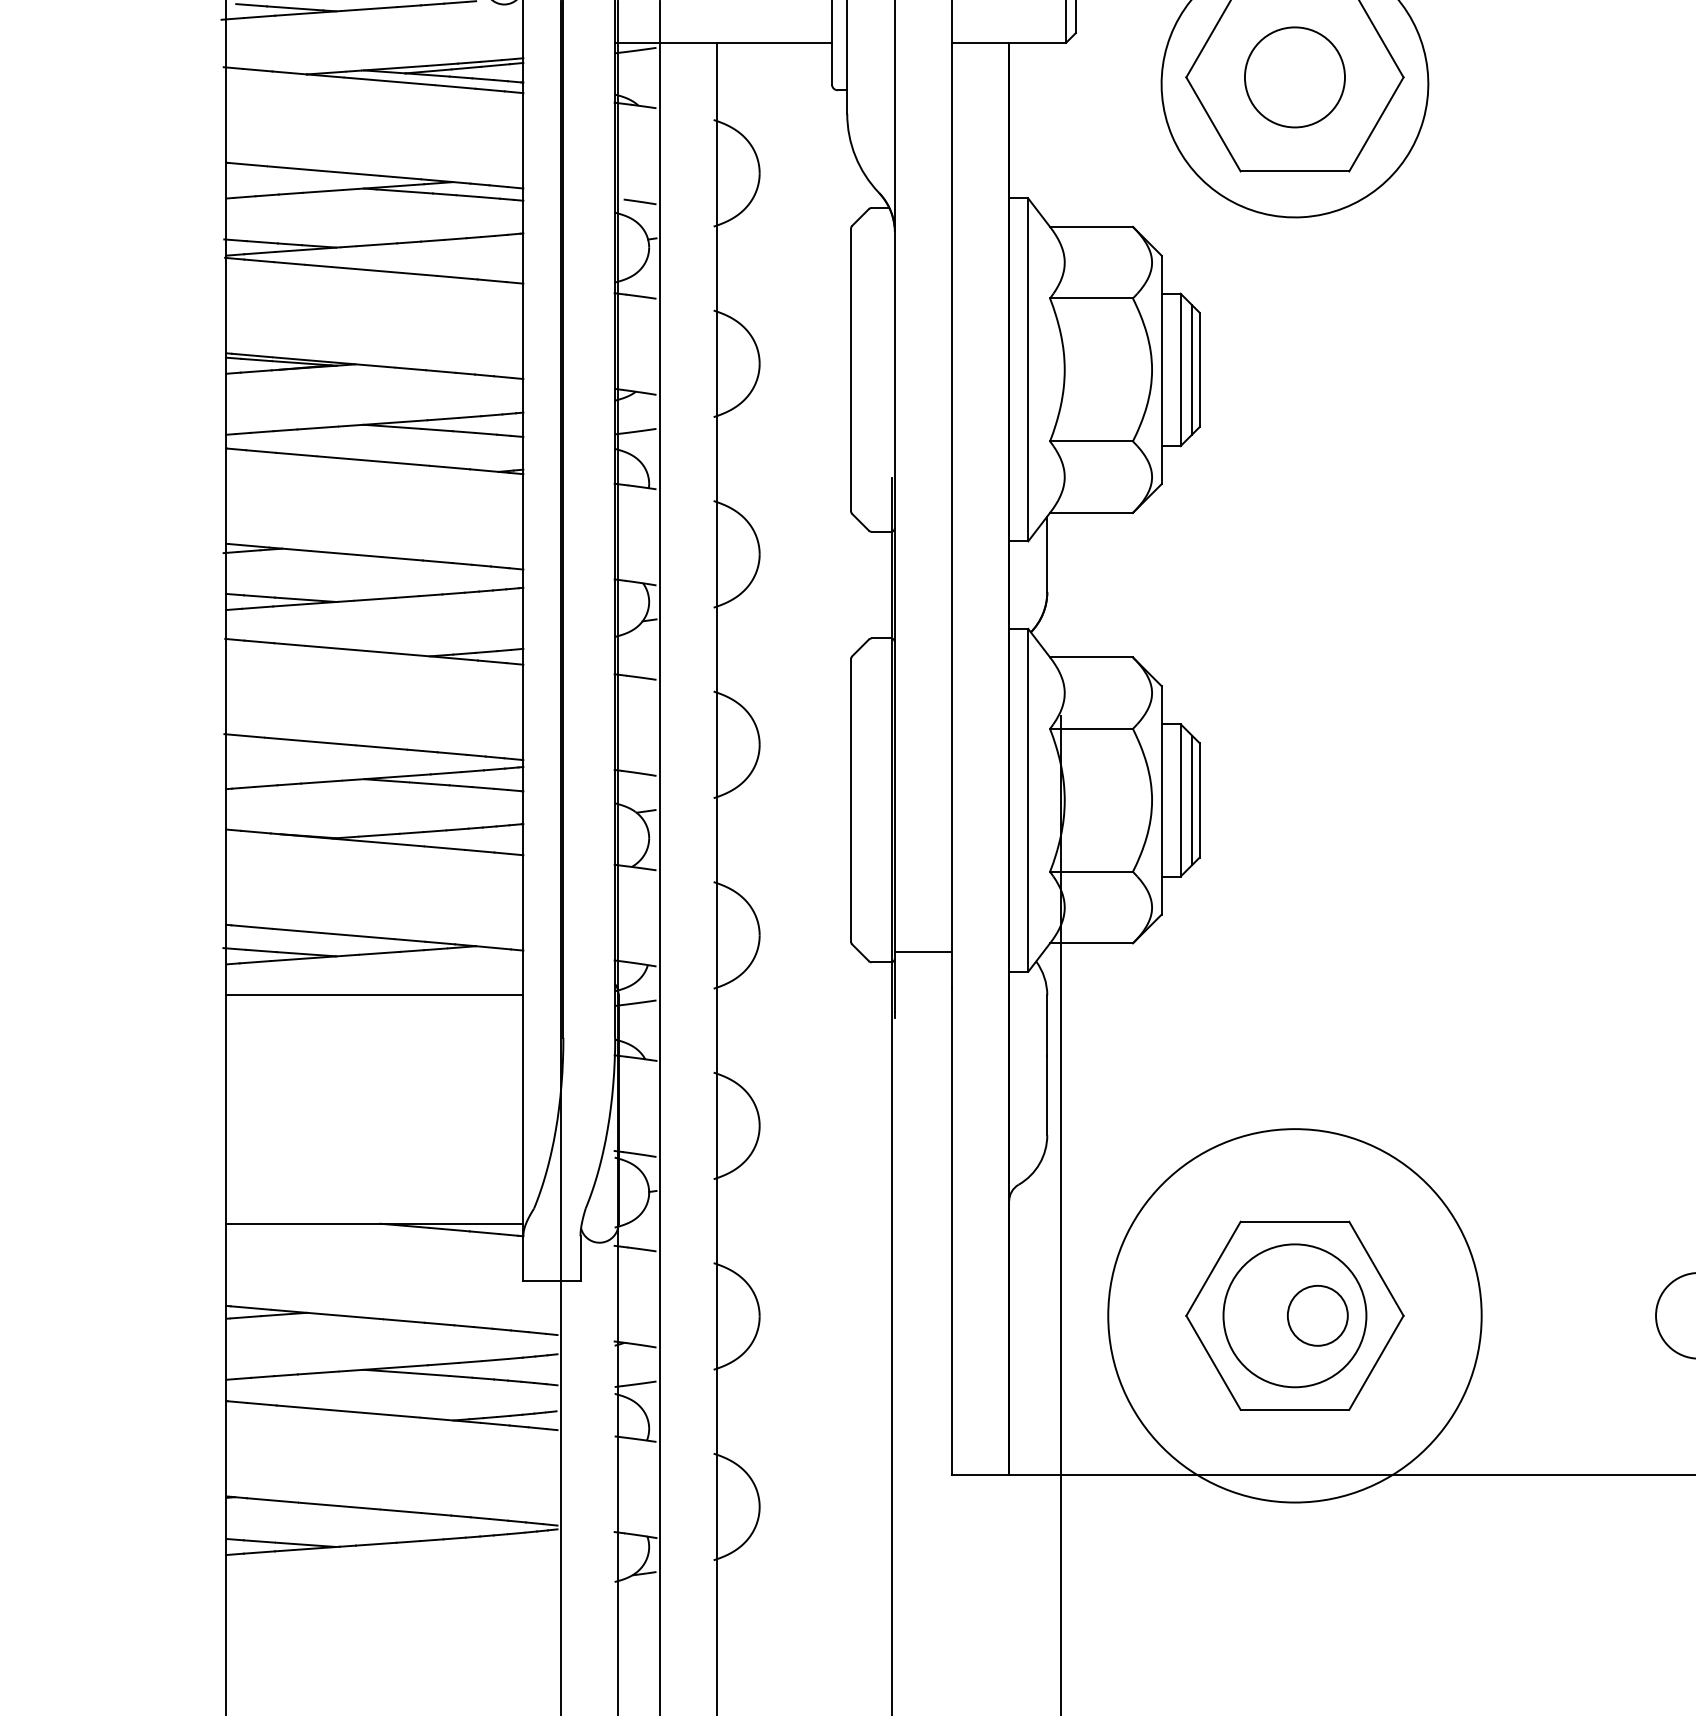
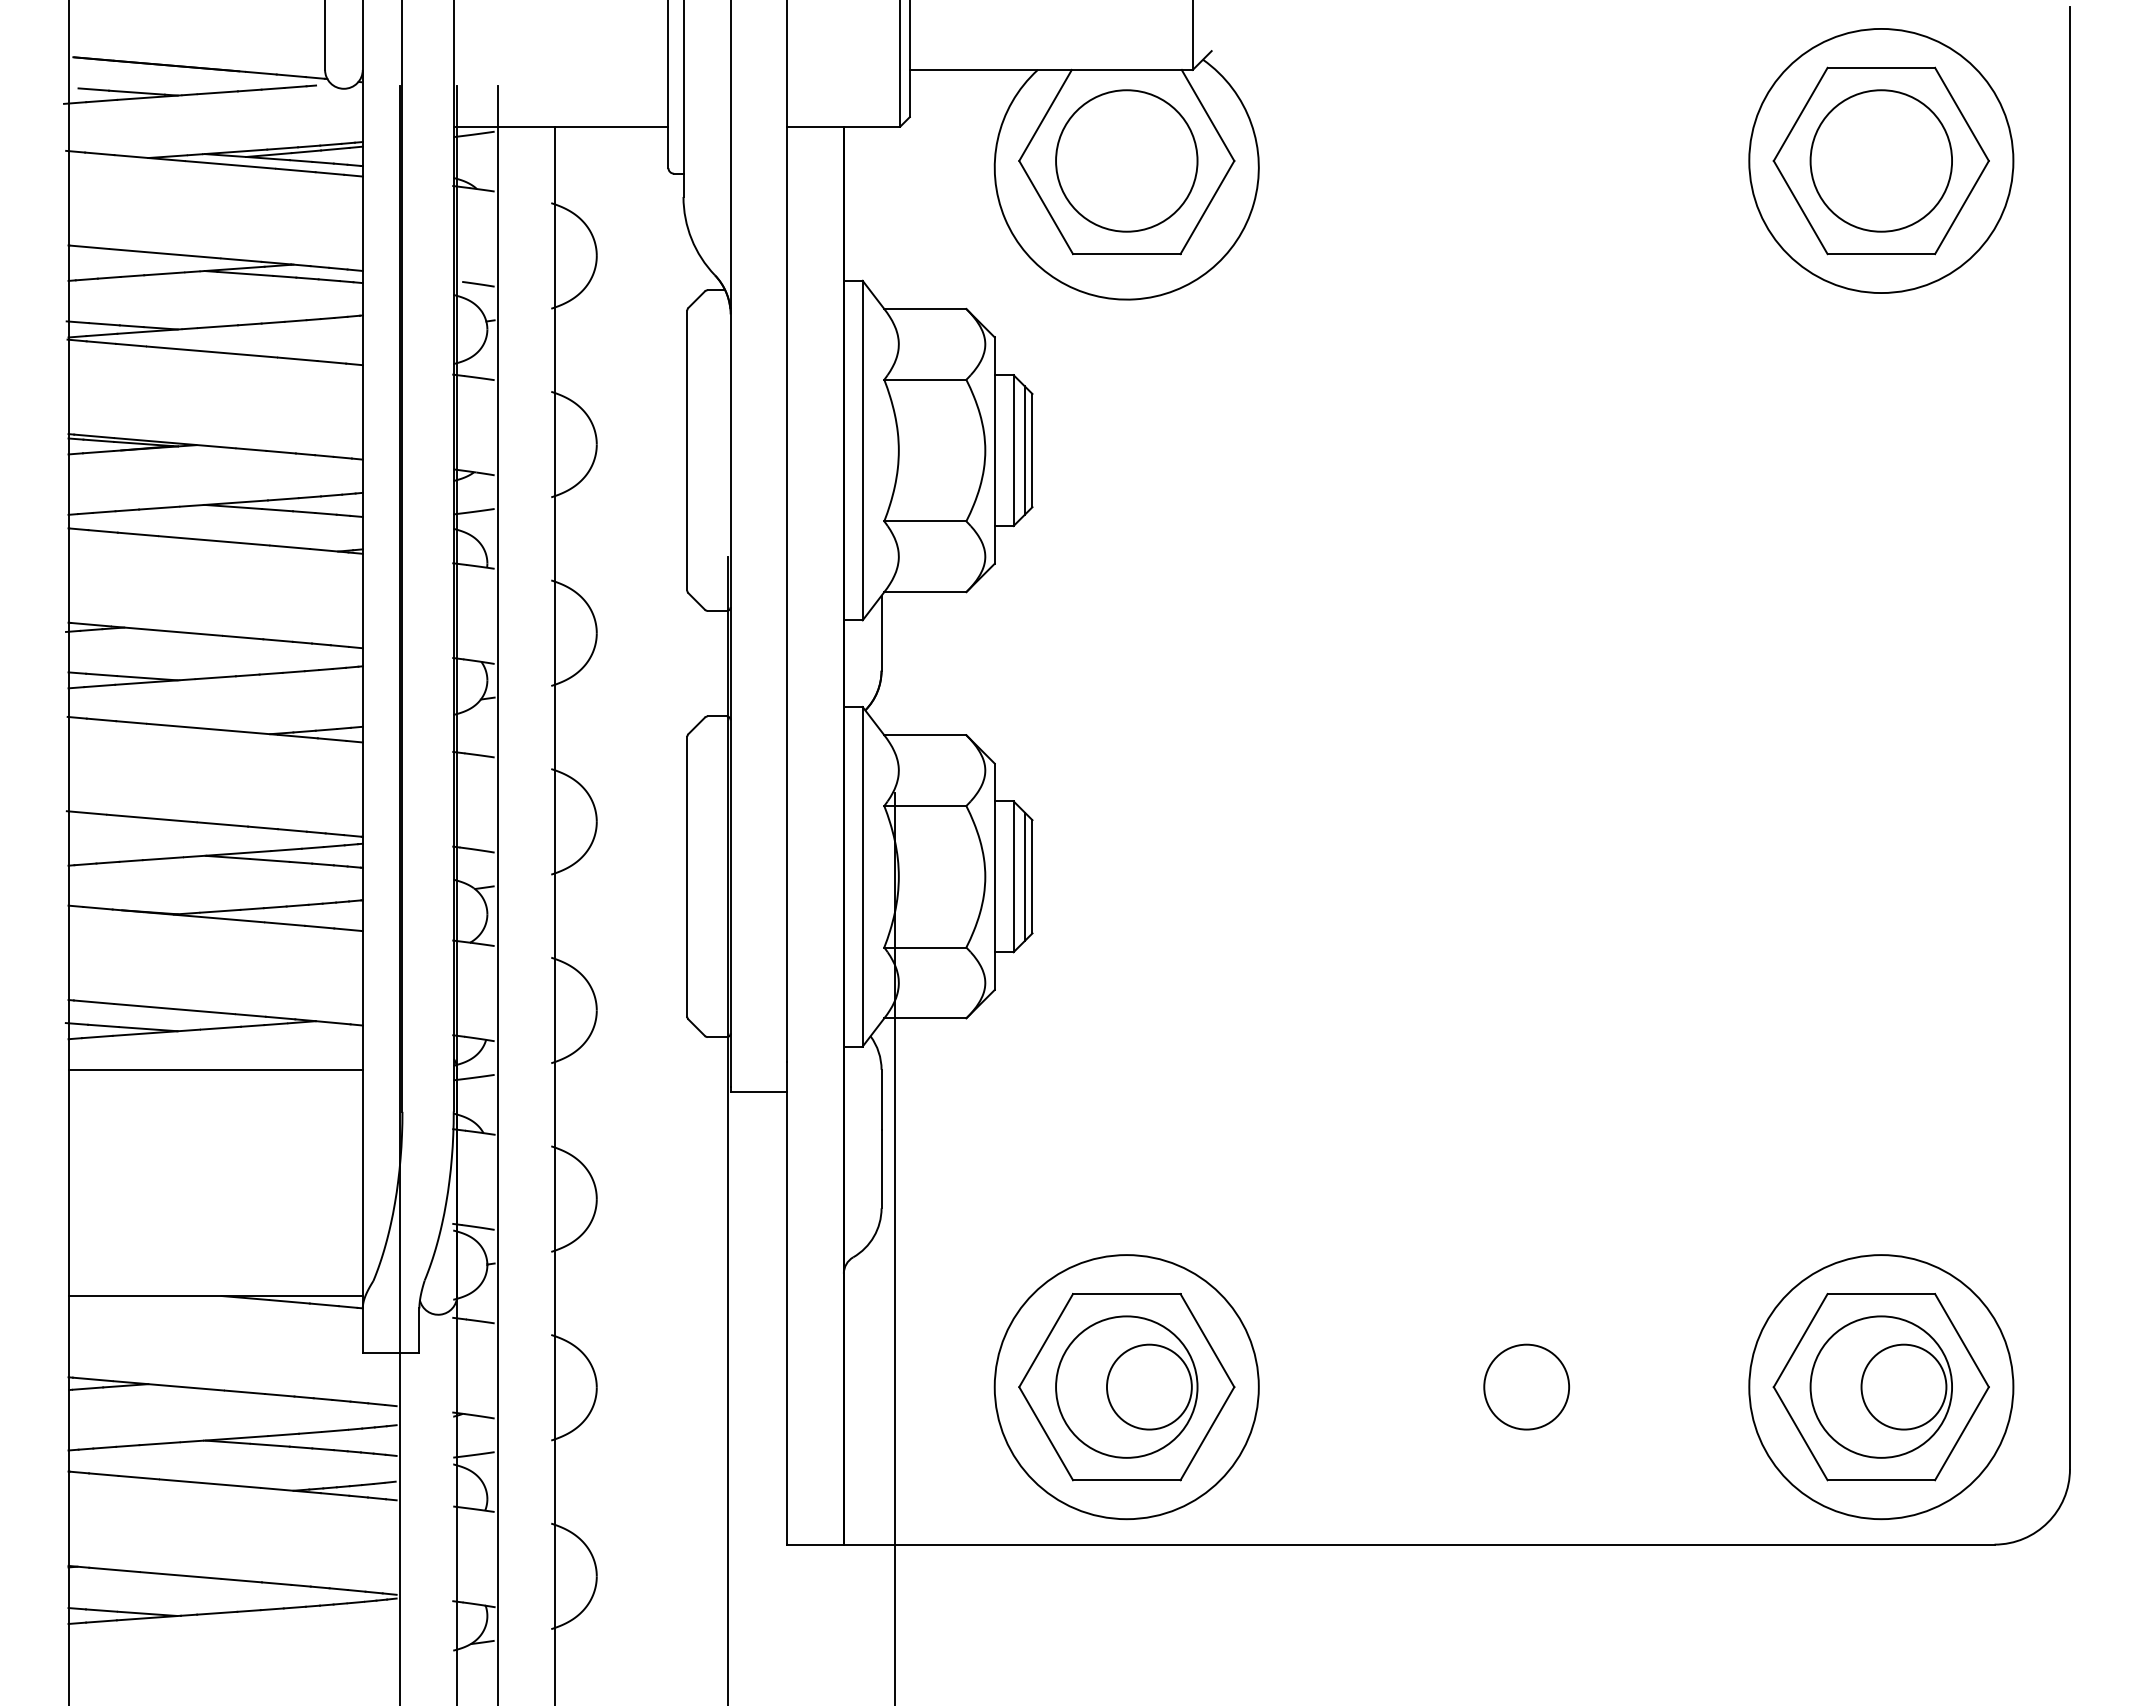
circle: (1294, 76) -> (1126, 160), size x1.43
line: (922, 952) -> (758, 1092), moved
circle: (1316, 1315) -> (1148, 1386), size x1.43
circle: (1294, 1316) -> (1126, 1387), size x0.71

